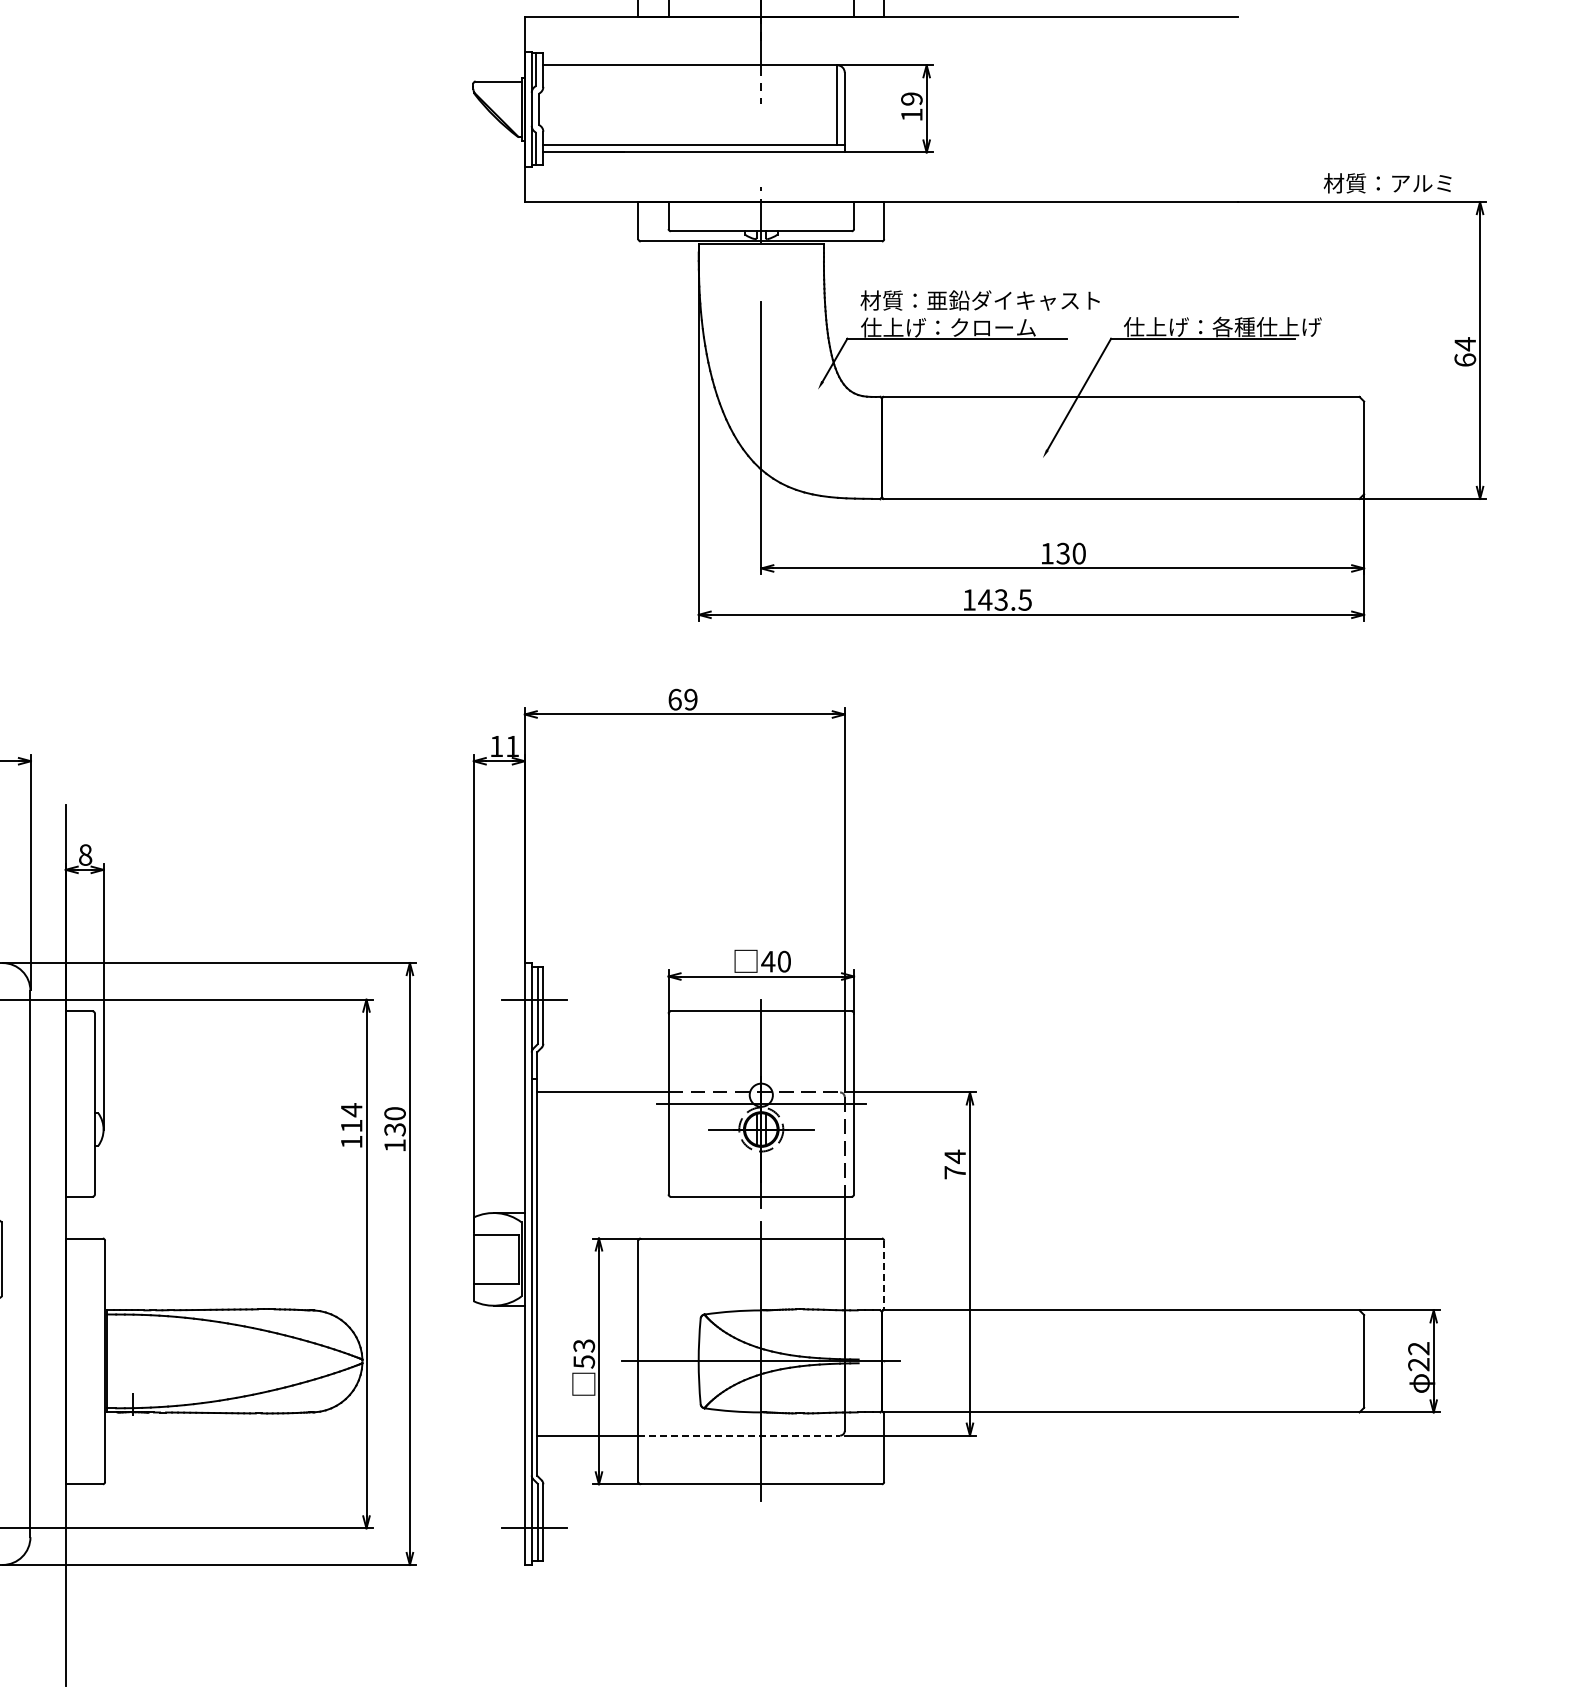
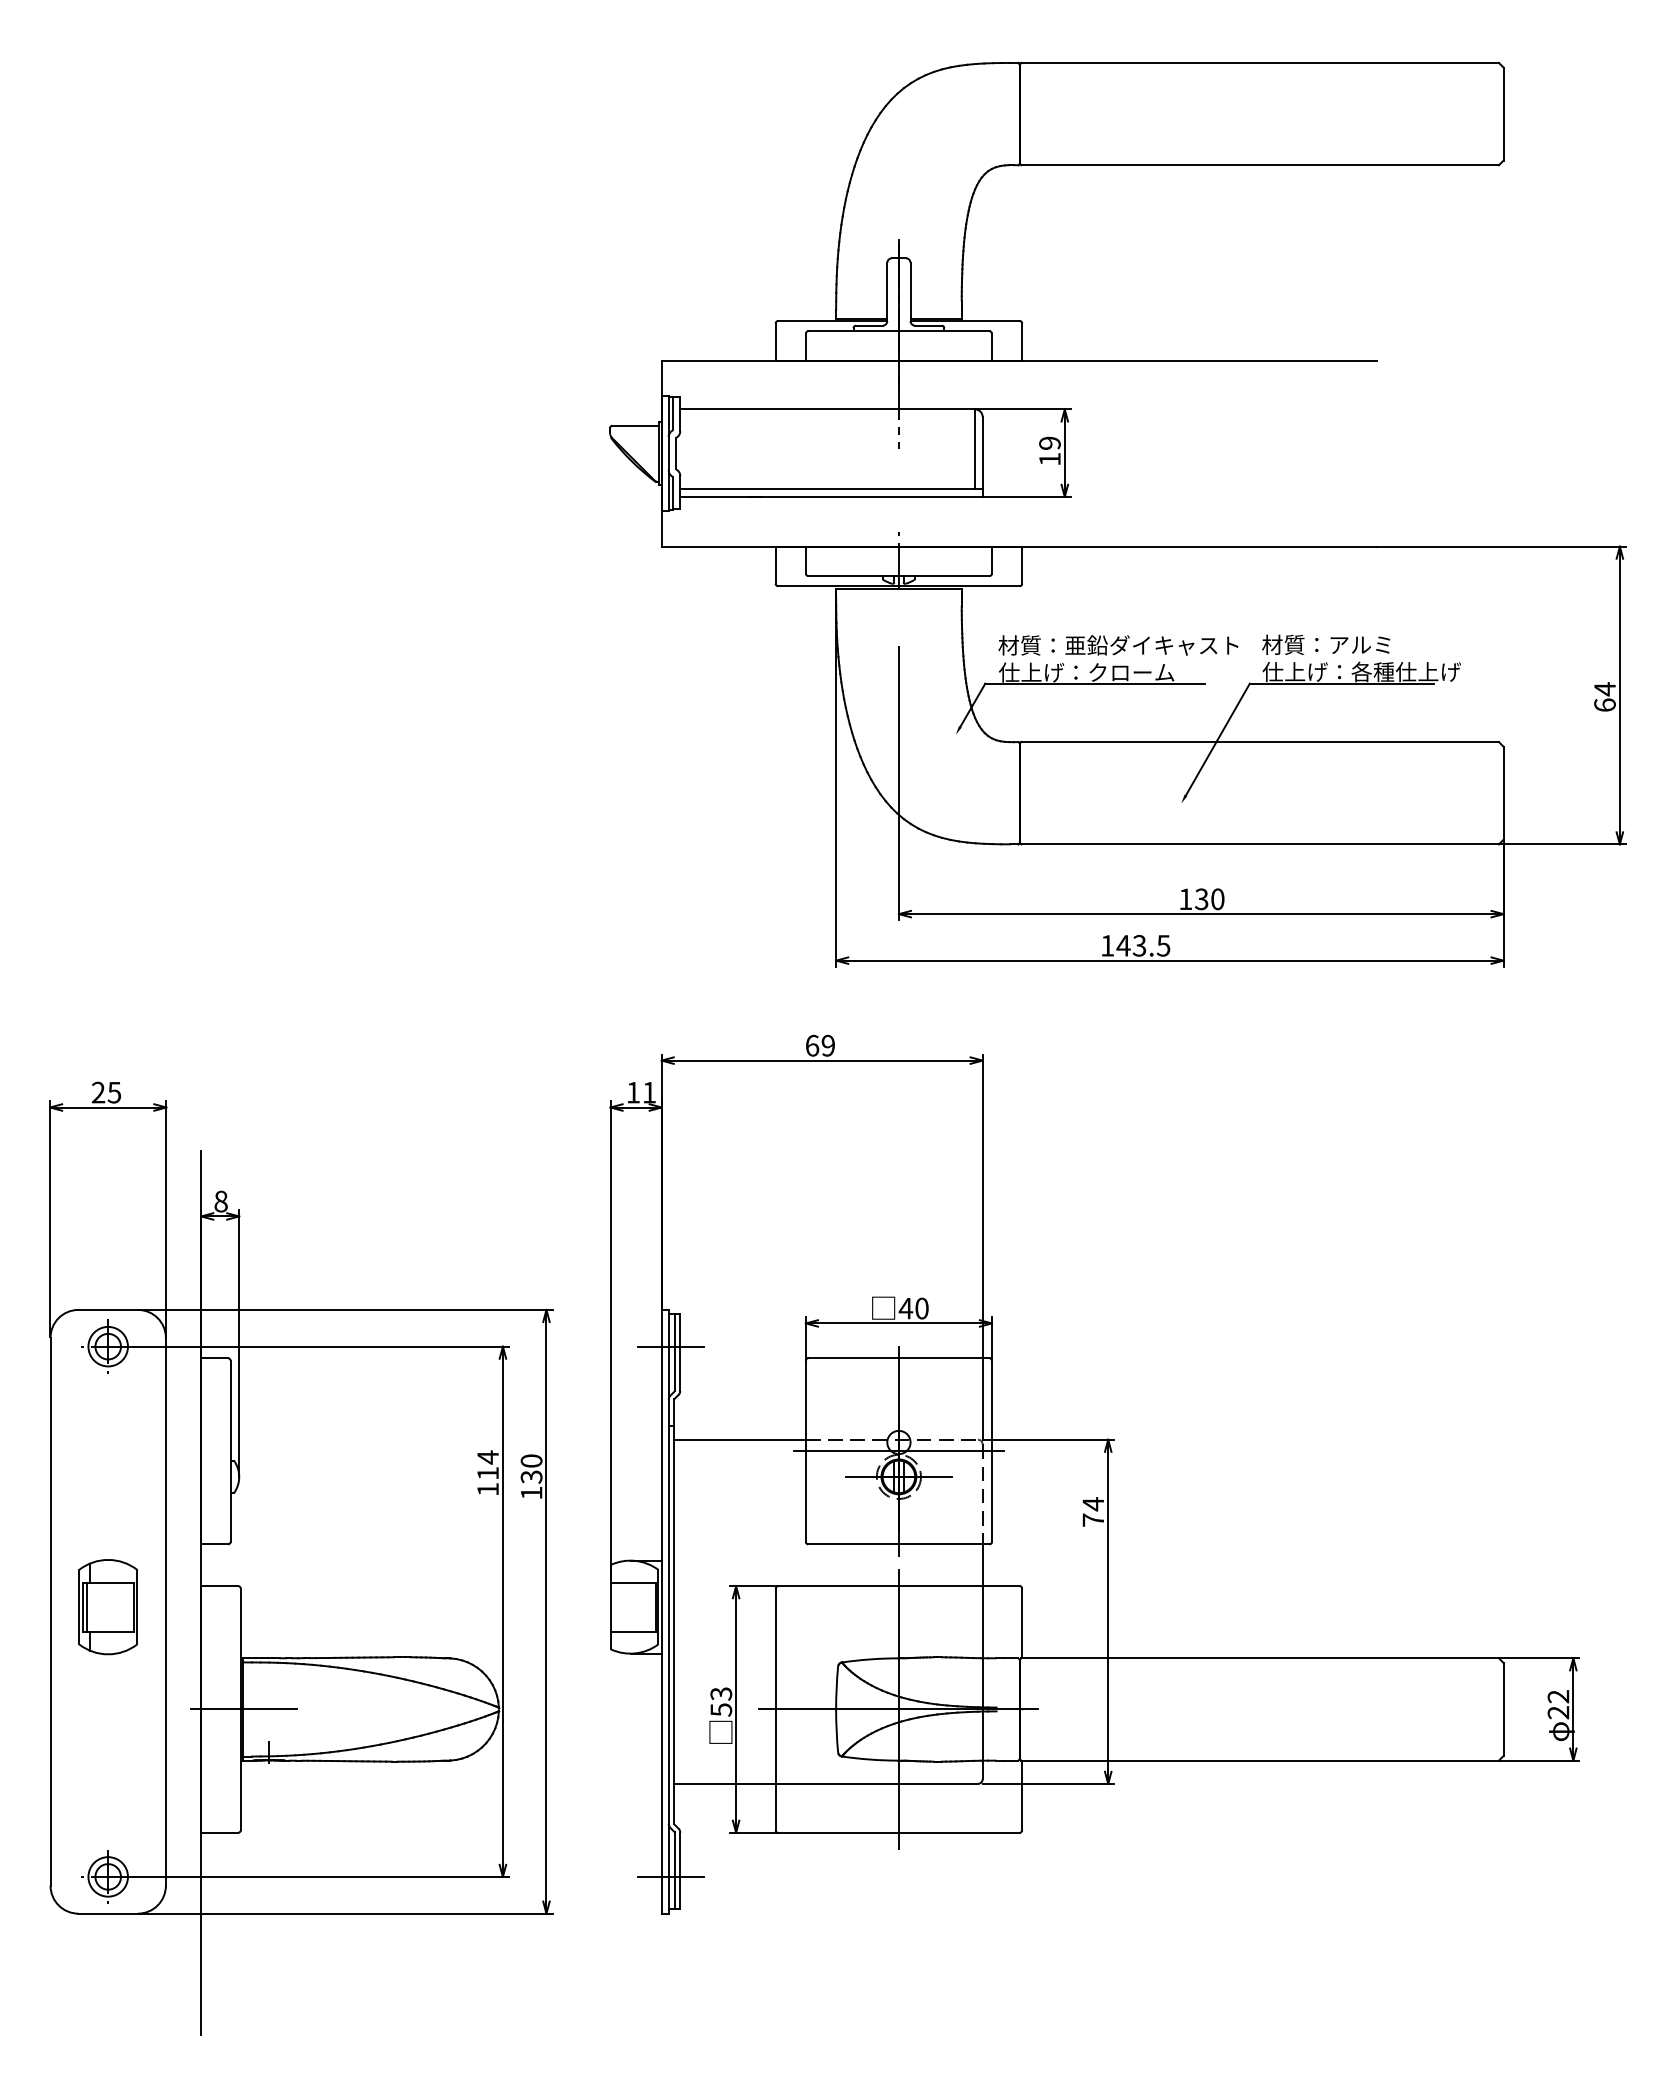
text: (1387, 182) -> (1326, 644), moved
line: (884, 1275) -> (1022, 1623), dashed -> solid
line: (107, 1361) -> (243, 1709), added
line: (739, 1435) -> (877, 1783), dashed -> solid

